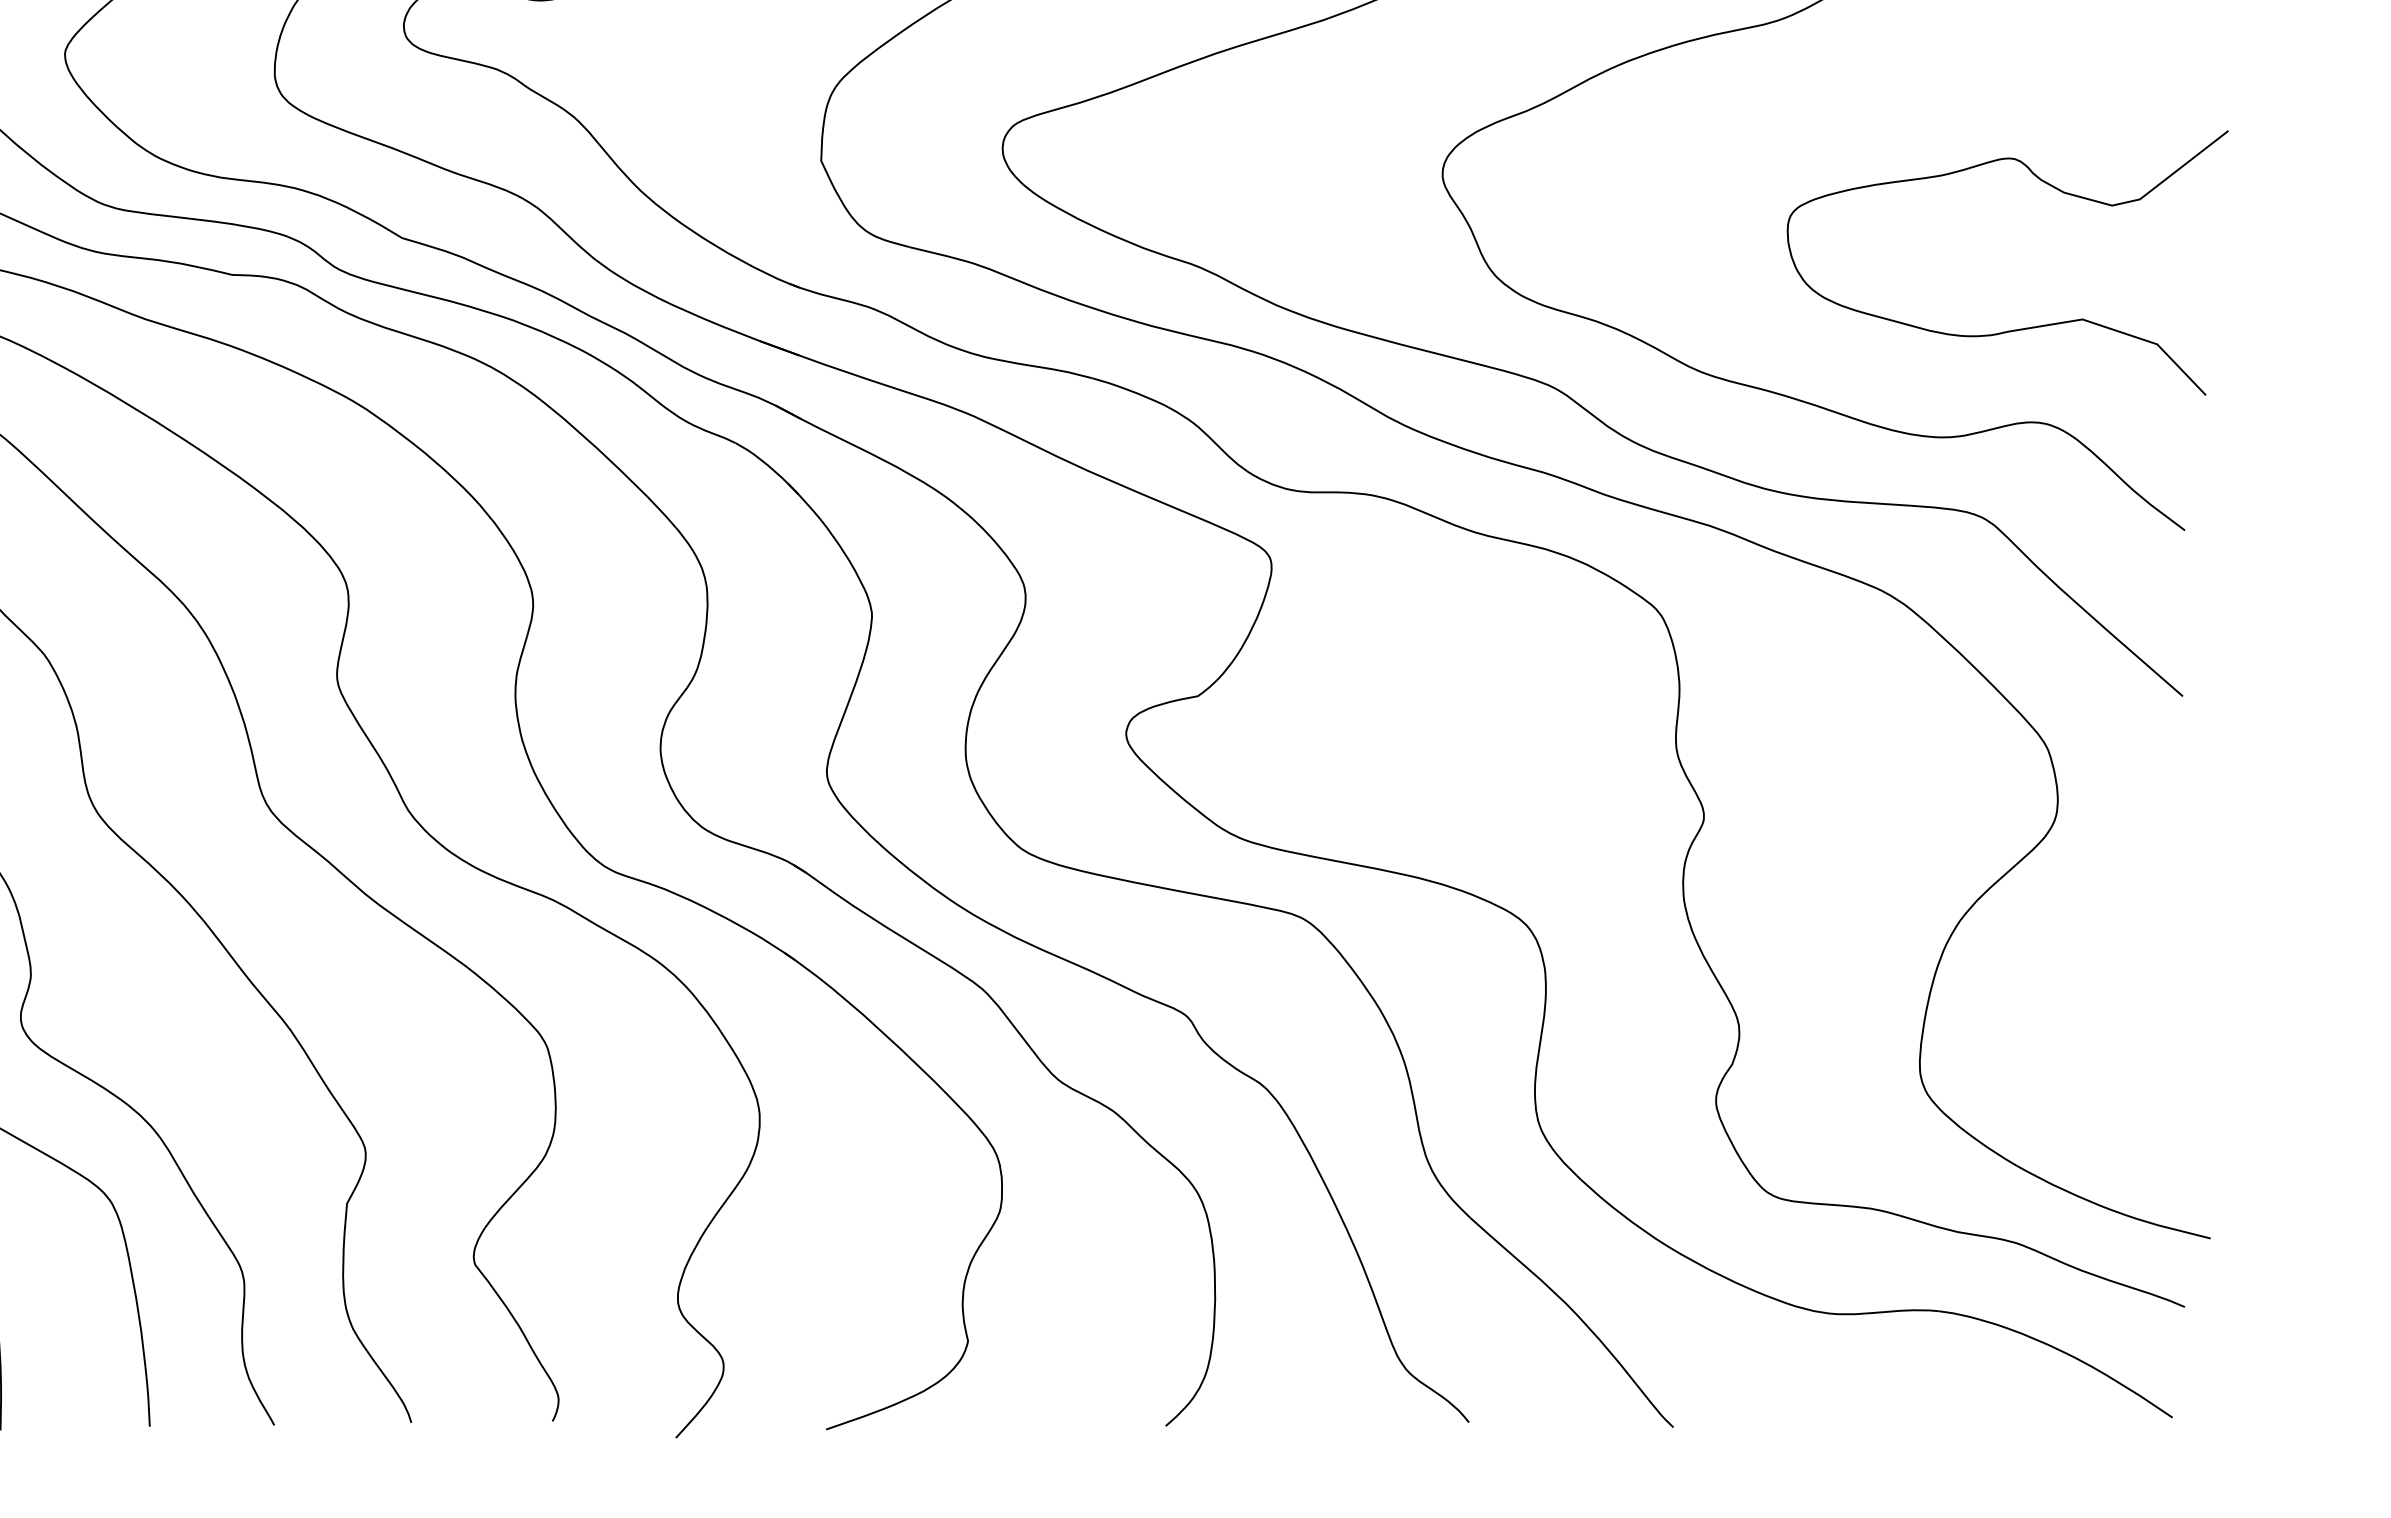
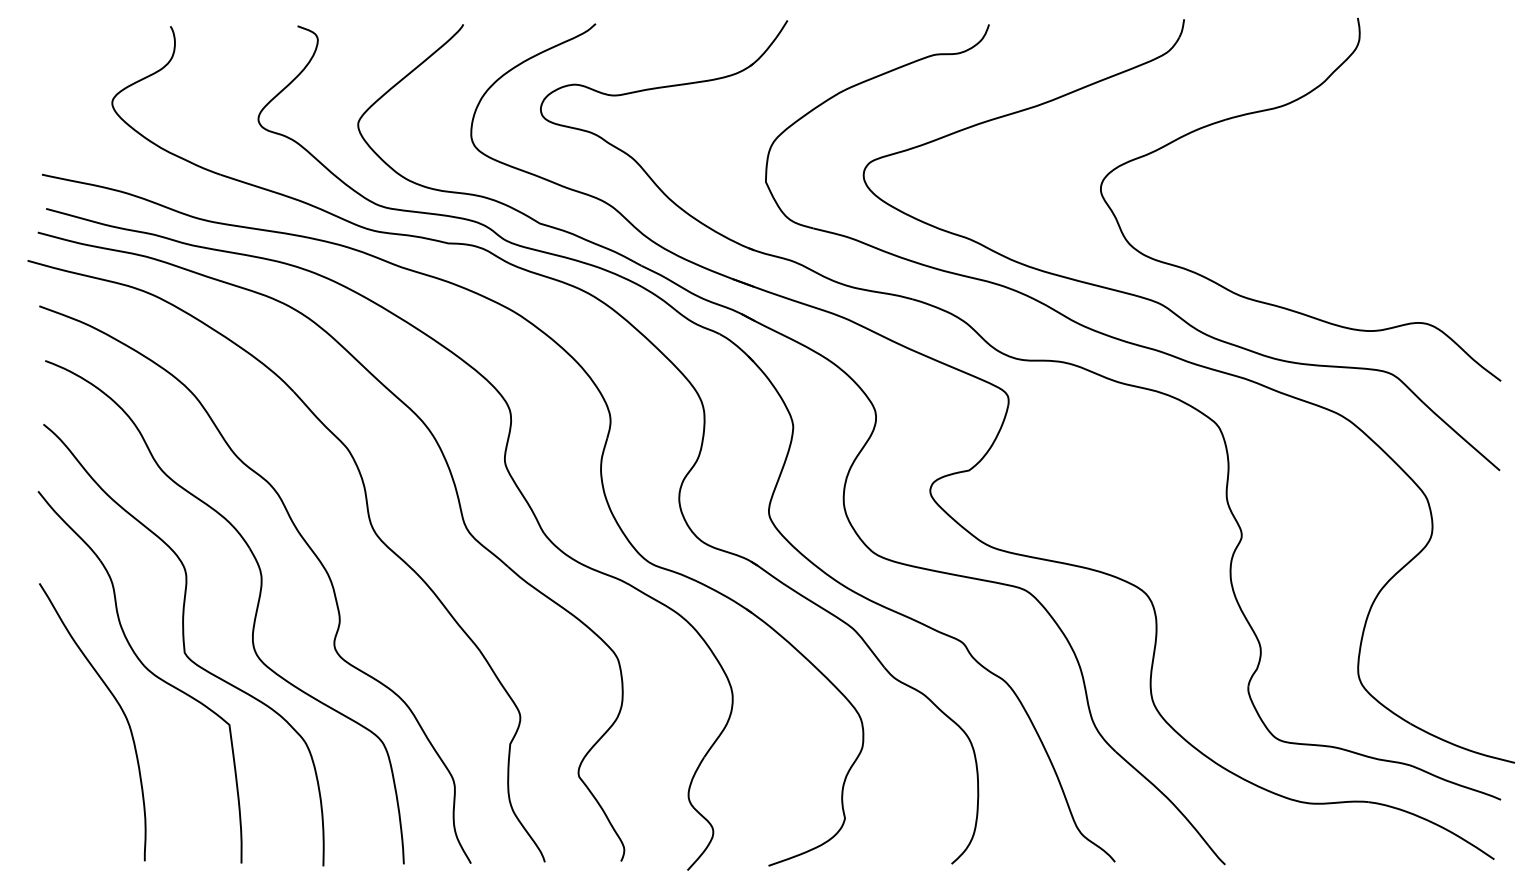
curve: (2022, 326) -> (1413, 271), removed

